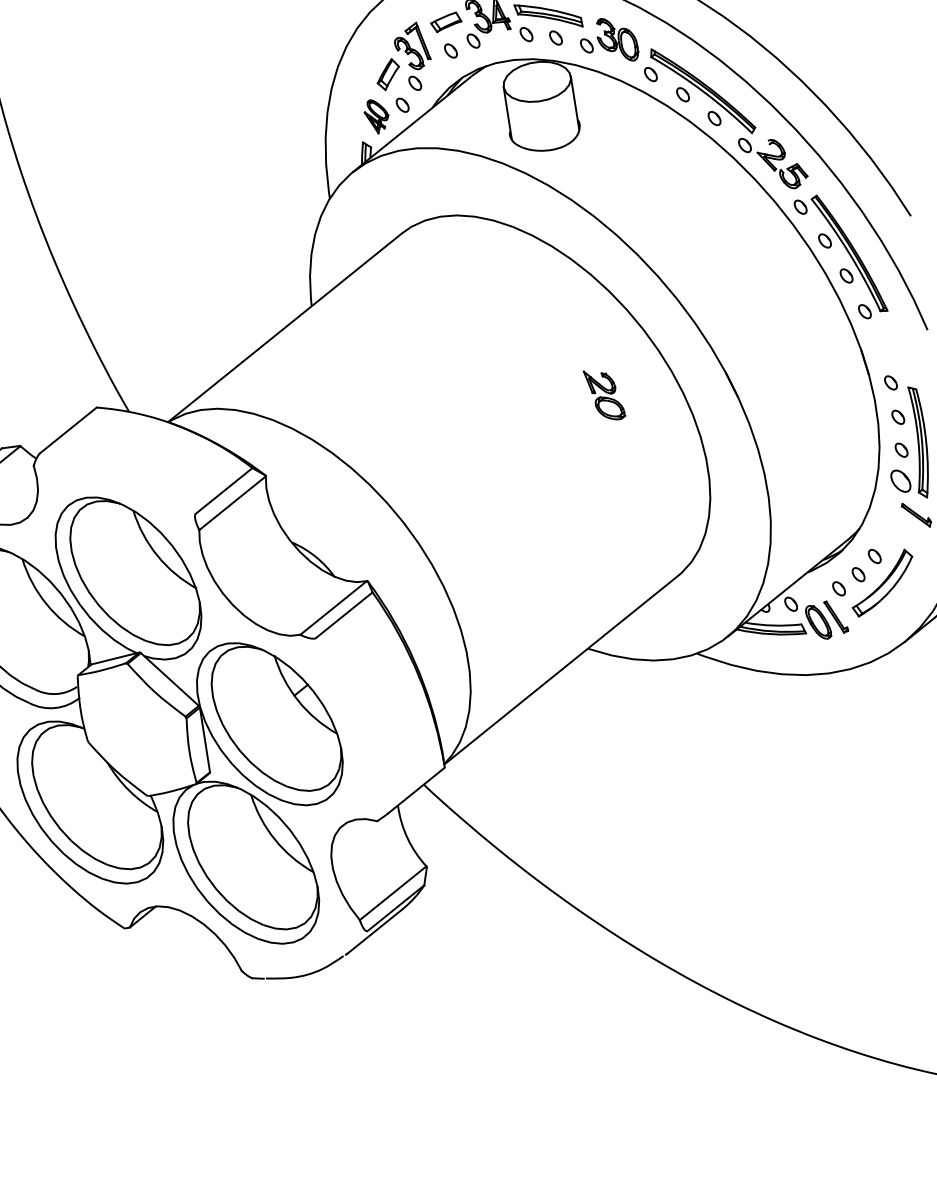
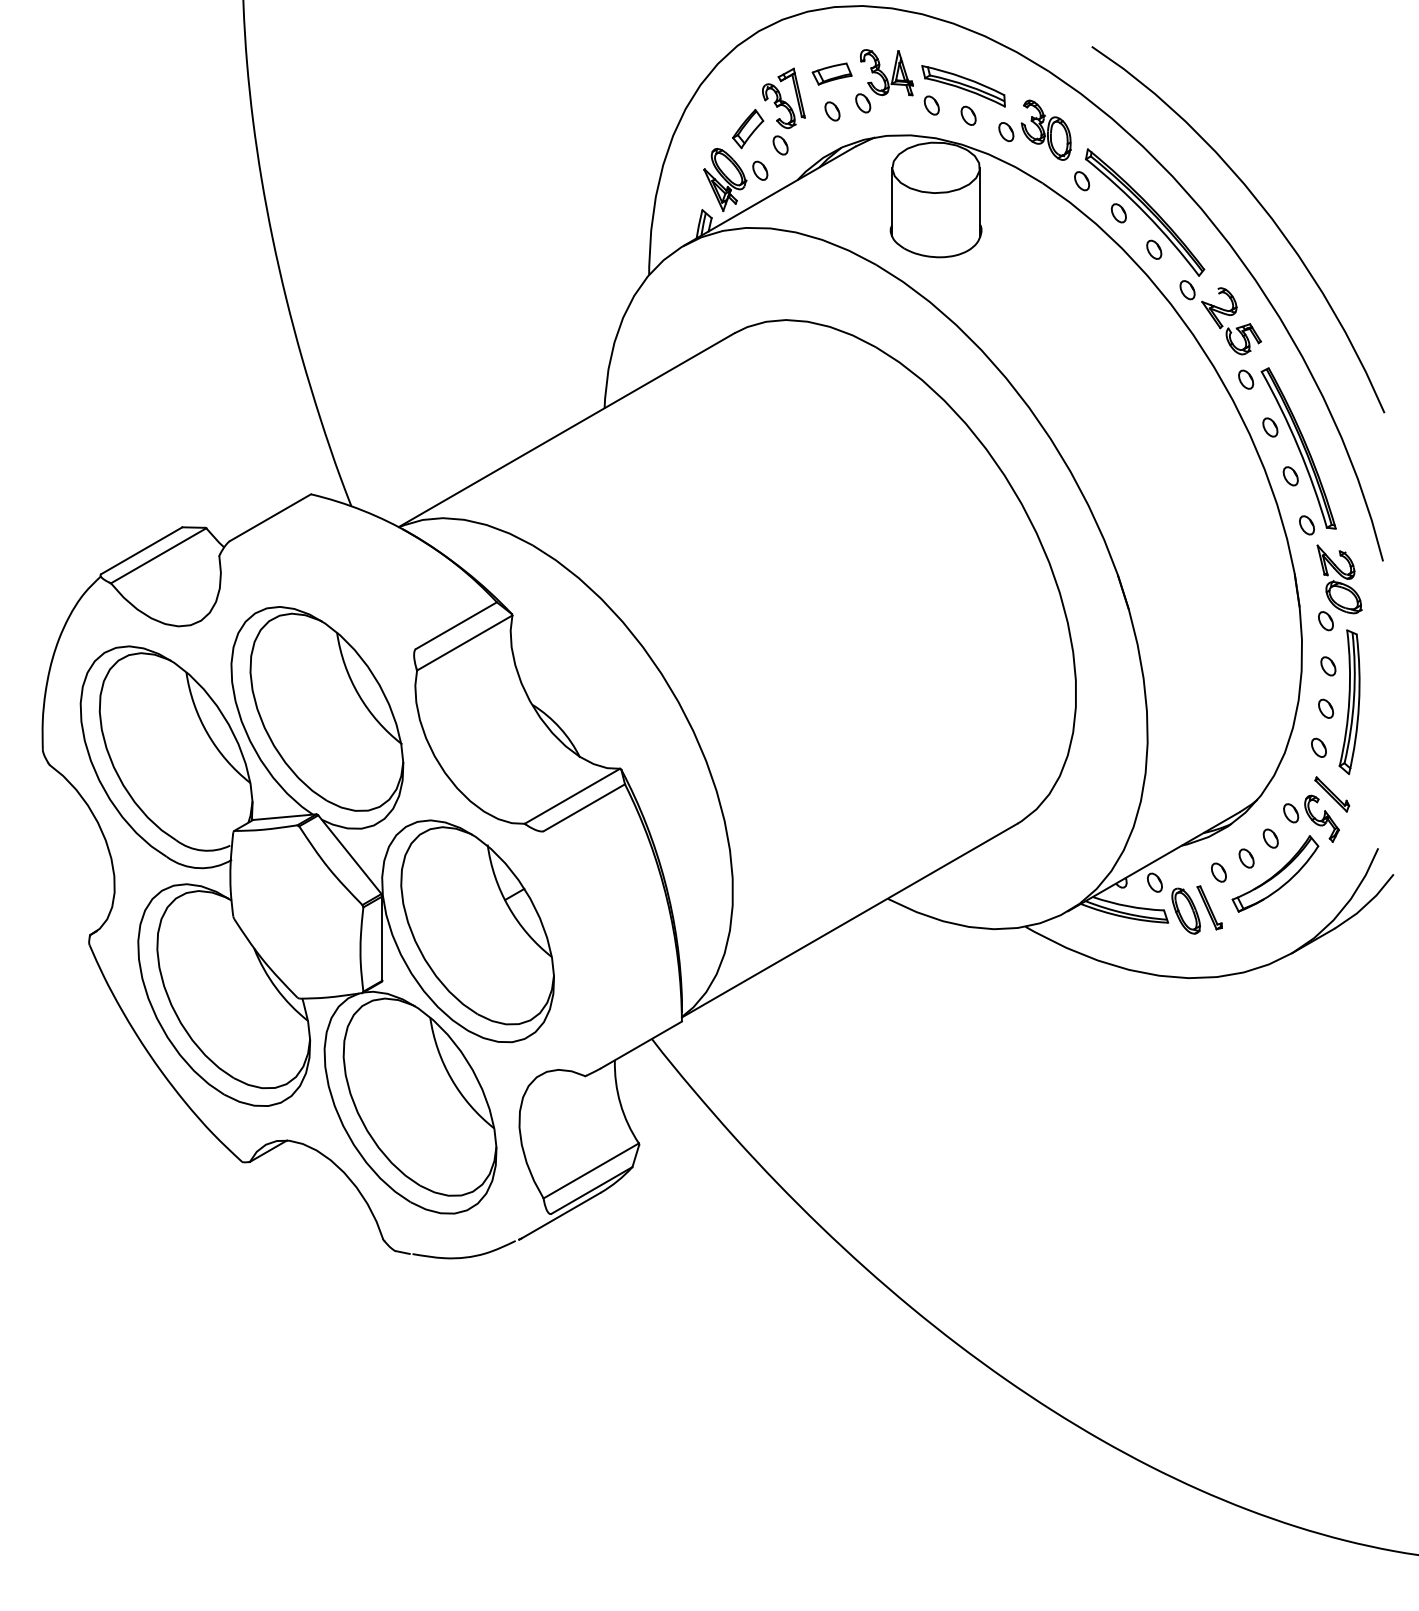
part: (377, 116) -> (725, 179), size x1.43
part: (604, 395) -> (1339, 579), moved
part: (900, 480) -> (1318, 747), size x0.62
part: (903, 536) -> (1311, 818), added

